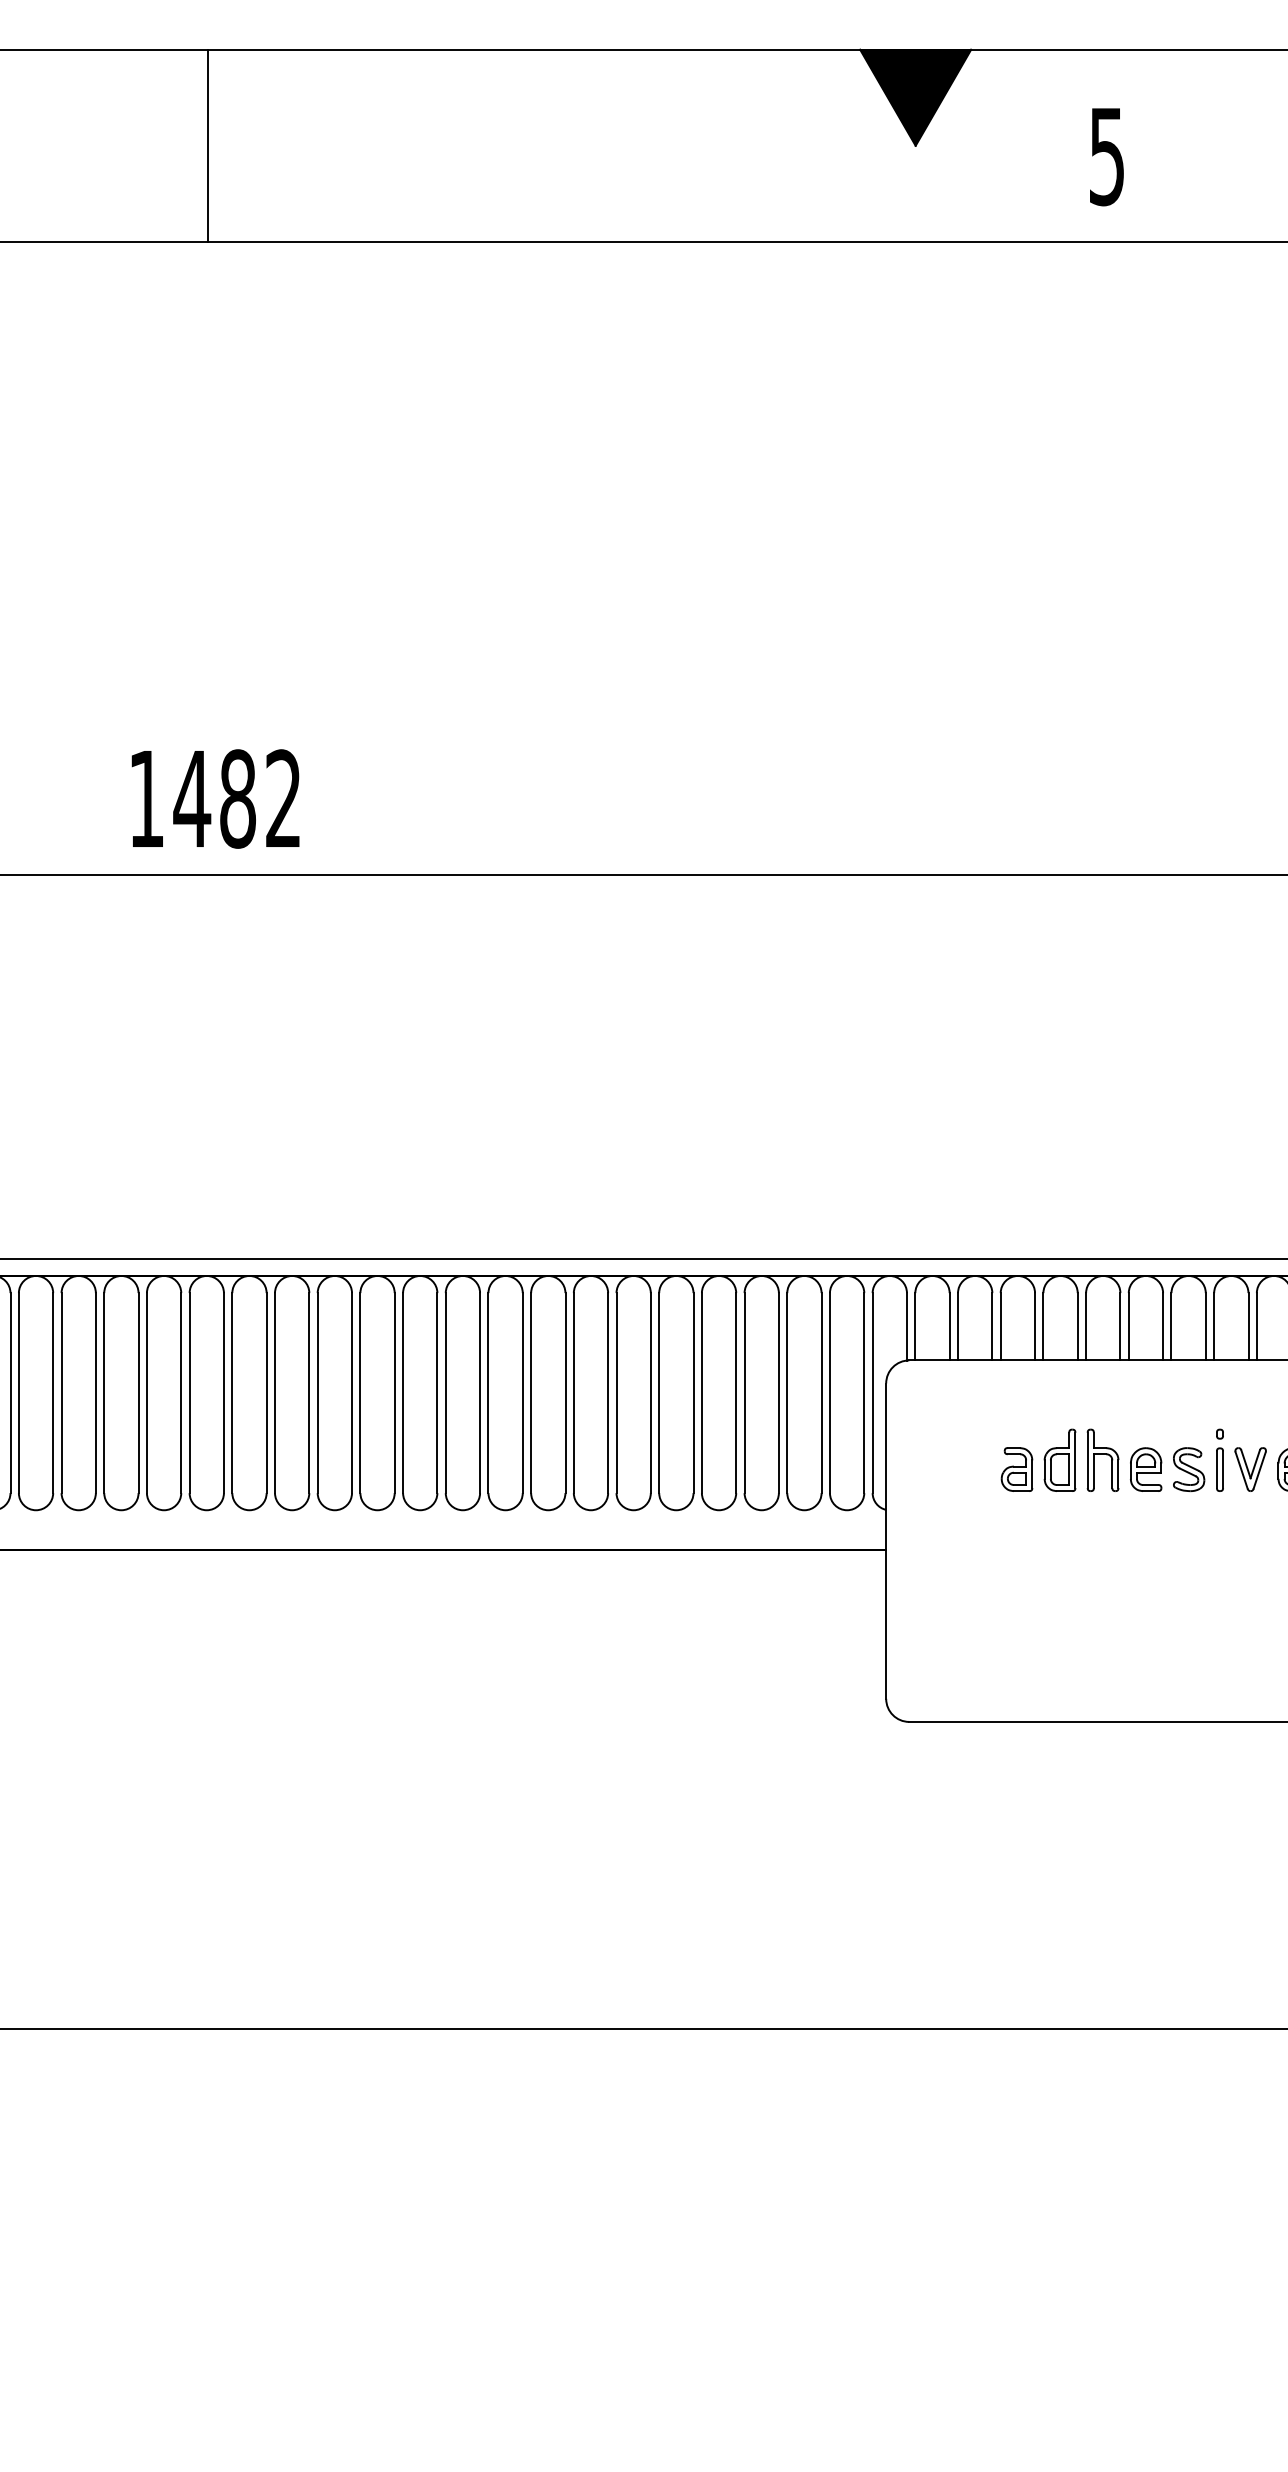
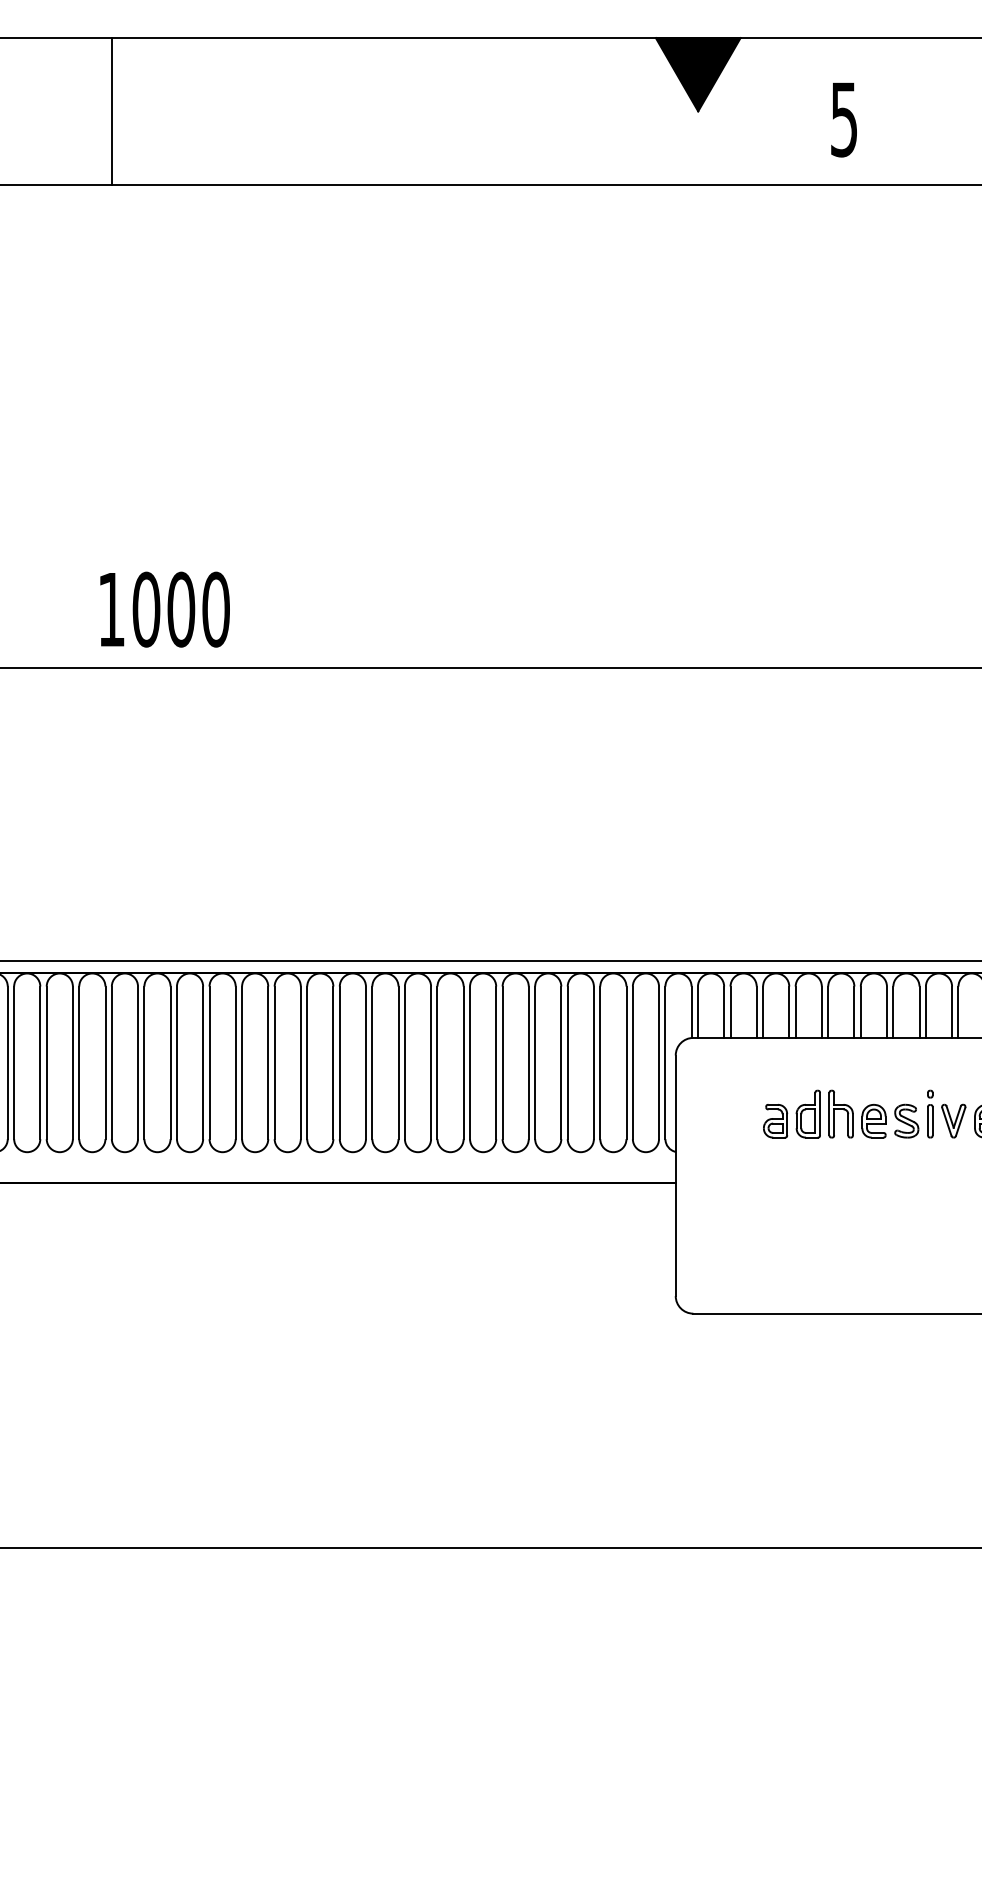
line: (207, 145) -> (111, 111), moved
text: (237, 798) -> (180, 609), 1482 -> 1000

